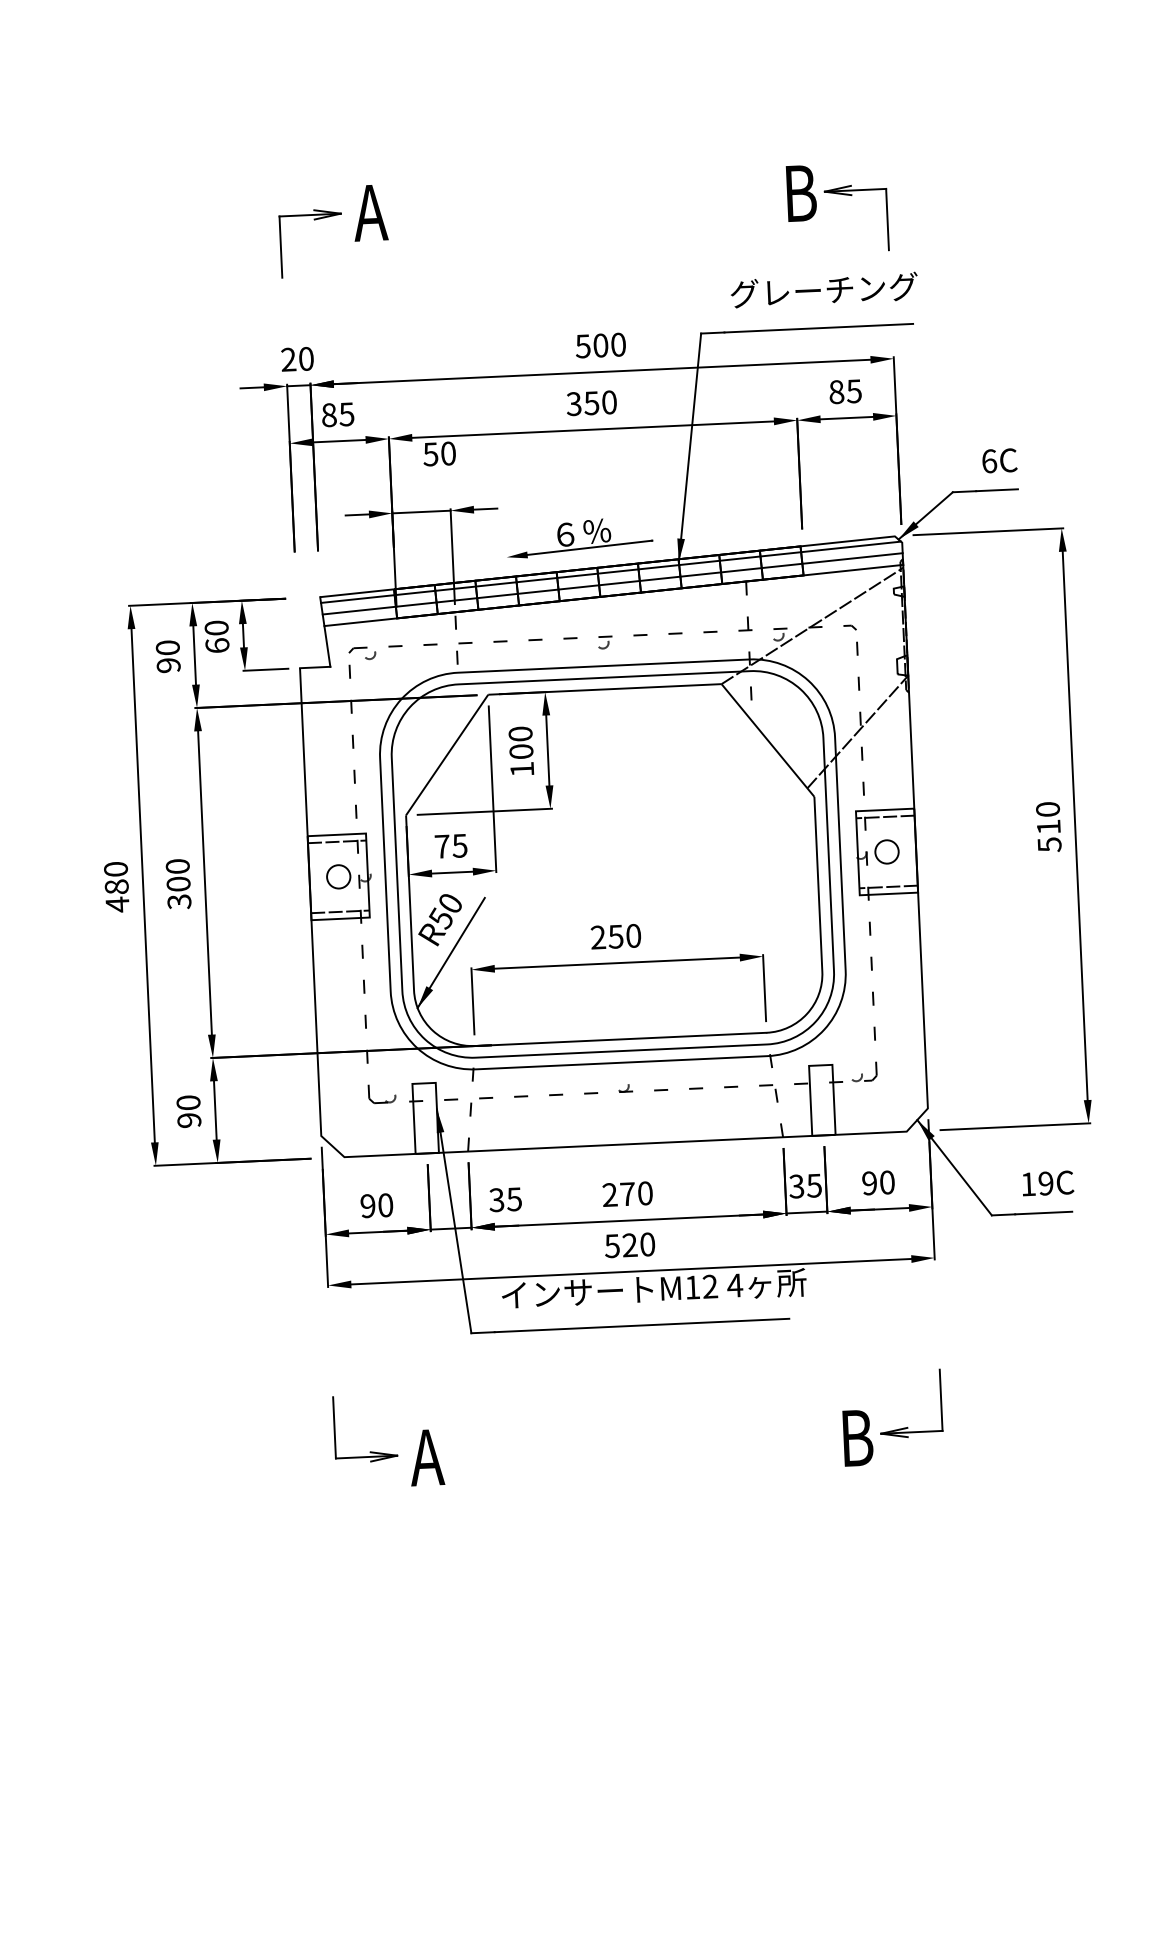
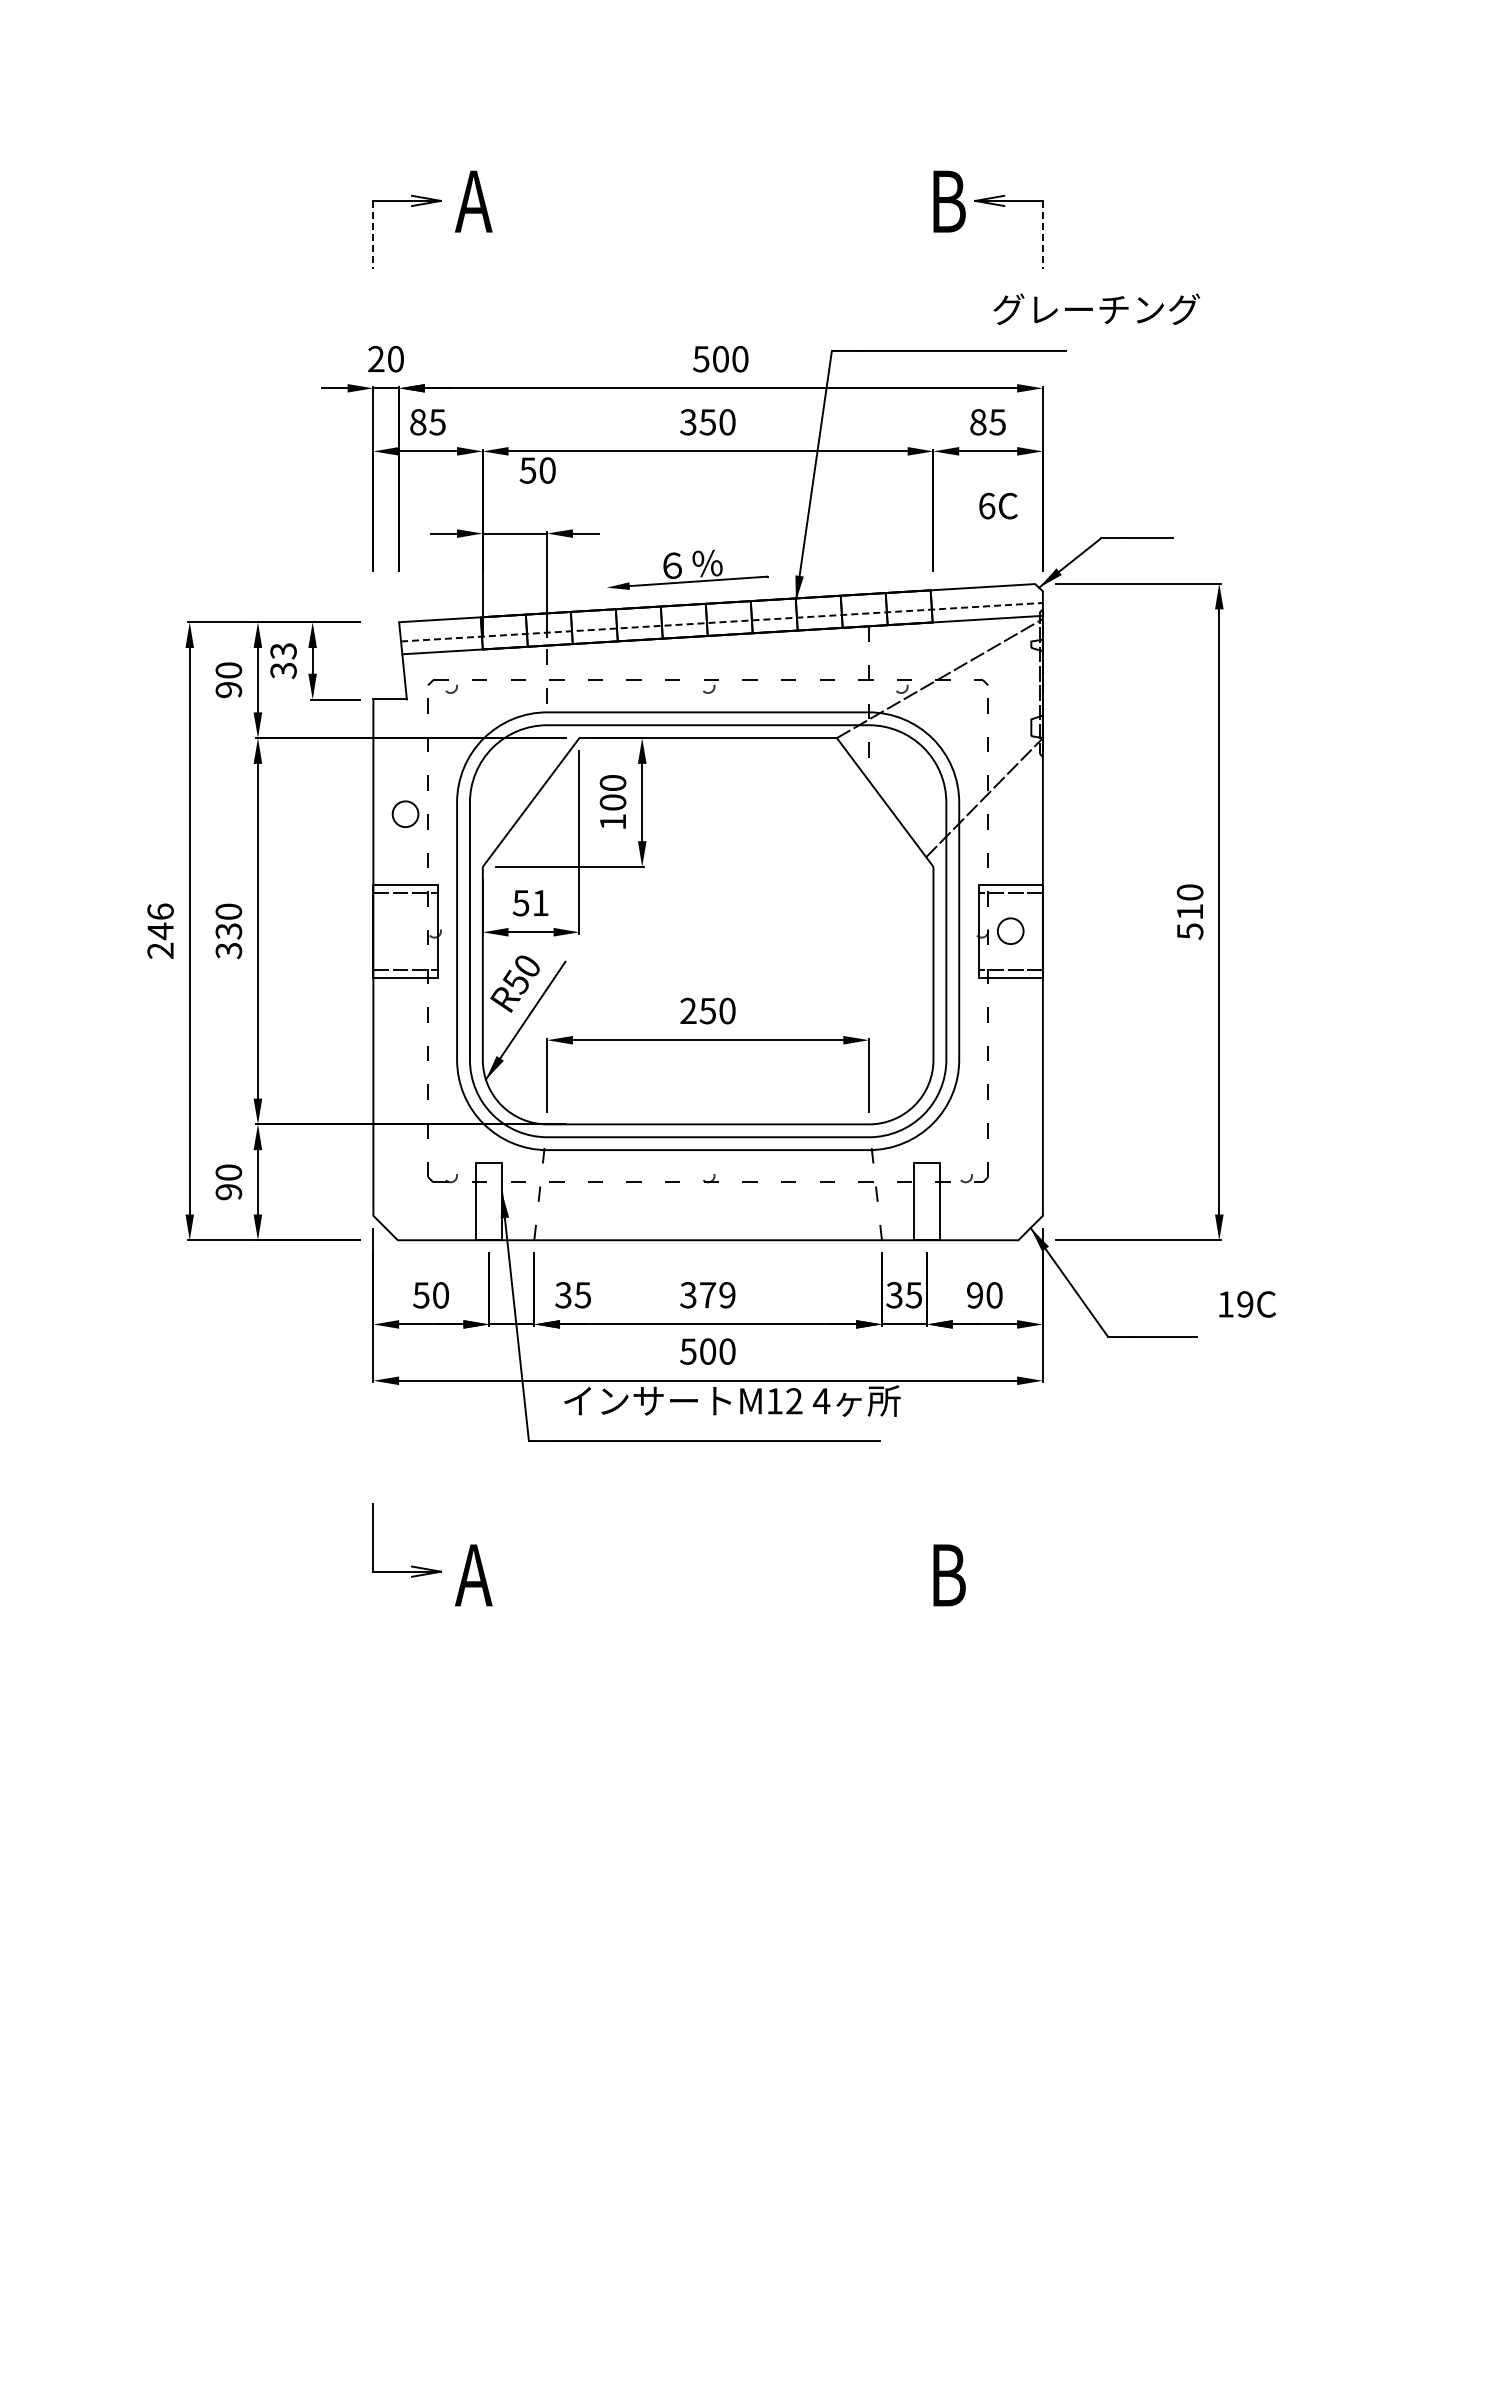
line: (887, 219) -> (1042, 234), solid -> dashed
line: (281, 246) -> (373, 234), solid -> dashed
text: (824, 290) -> (1096, 309), moved
text: (999, 460) -> (998, 505), moved
line: (610, 572) -> (720, 609), removed
line: (612, 584) -> (721, 622), solid -> dashed
text: (217, 637) -> (283, 661), 60 -> 33
text: (450, 846) -> (530, 903), 75 -> 51
circle: (338, 876) -> (405, 813), moved
text: (178, 884) -> (228, 931), 300 -> 330
text: (116, 887) -> (160, 931), 480 -> 246
text: (1048, 1183) -> (1247, 1304), moved
text: (627, 1194) -> (707, 1295), 270 -> 379
text: (368, 1206) -> (421, 1295), 90 -> 50
text: (630, 1245) -> (708, 1351), 520 -> 500
part: (907, 1426) -> (1004, 1565), removed

